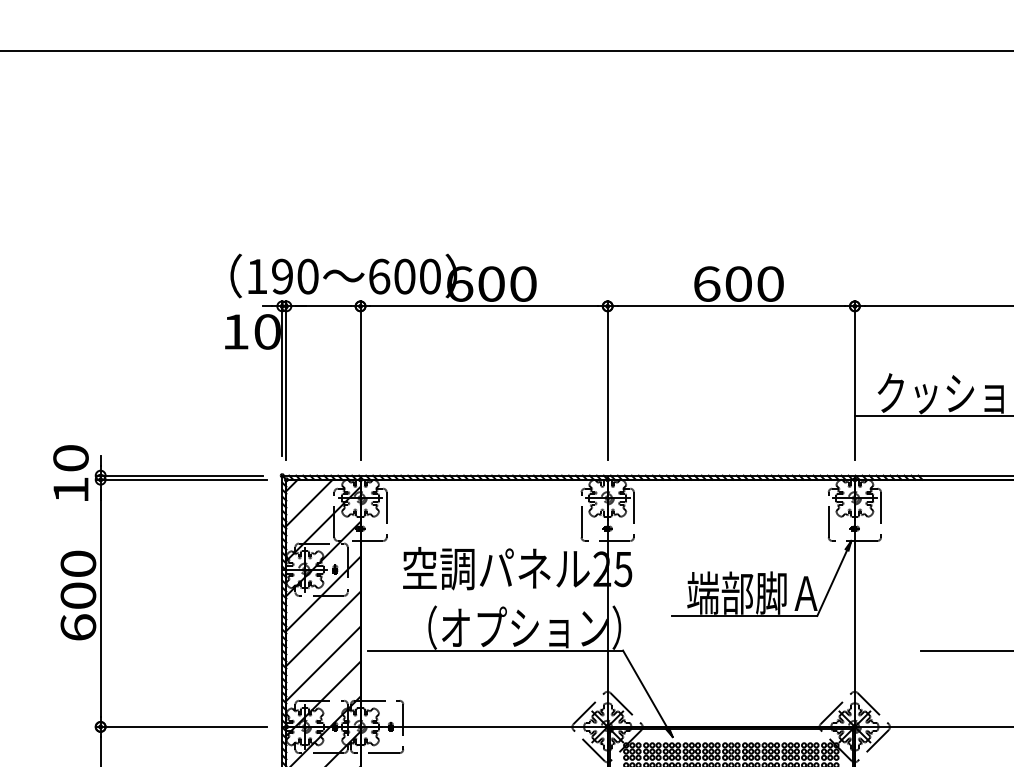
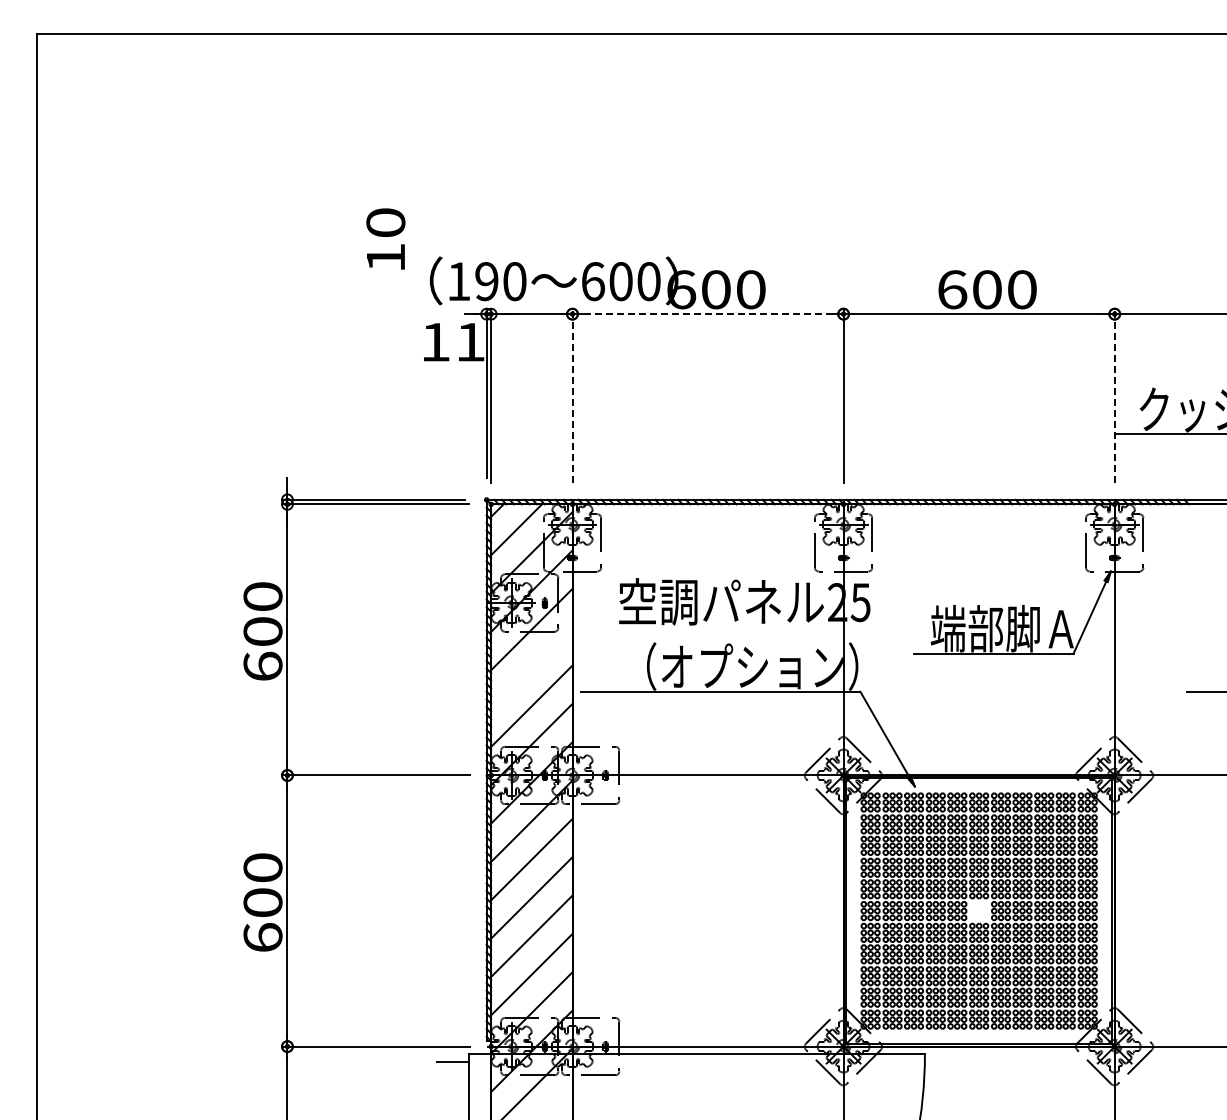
line: (484, 306) -> (708, 314), solid -> dashed
text: (267, 331) -> (470, 341), 10 -> 11
line: (360, 380) -> (572, 395), solid -> dashed
line: (854, 380) -> (1114, 395), solid -> dashed
text: (70, 472) -> (385, 238), moved
line: (323, 628) -> (531, 667), removed

